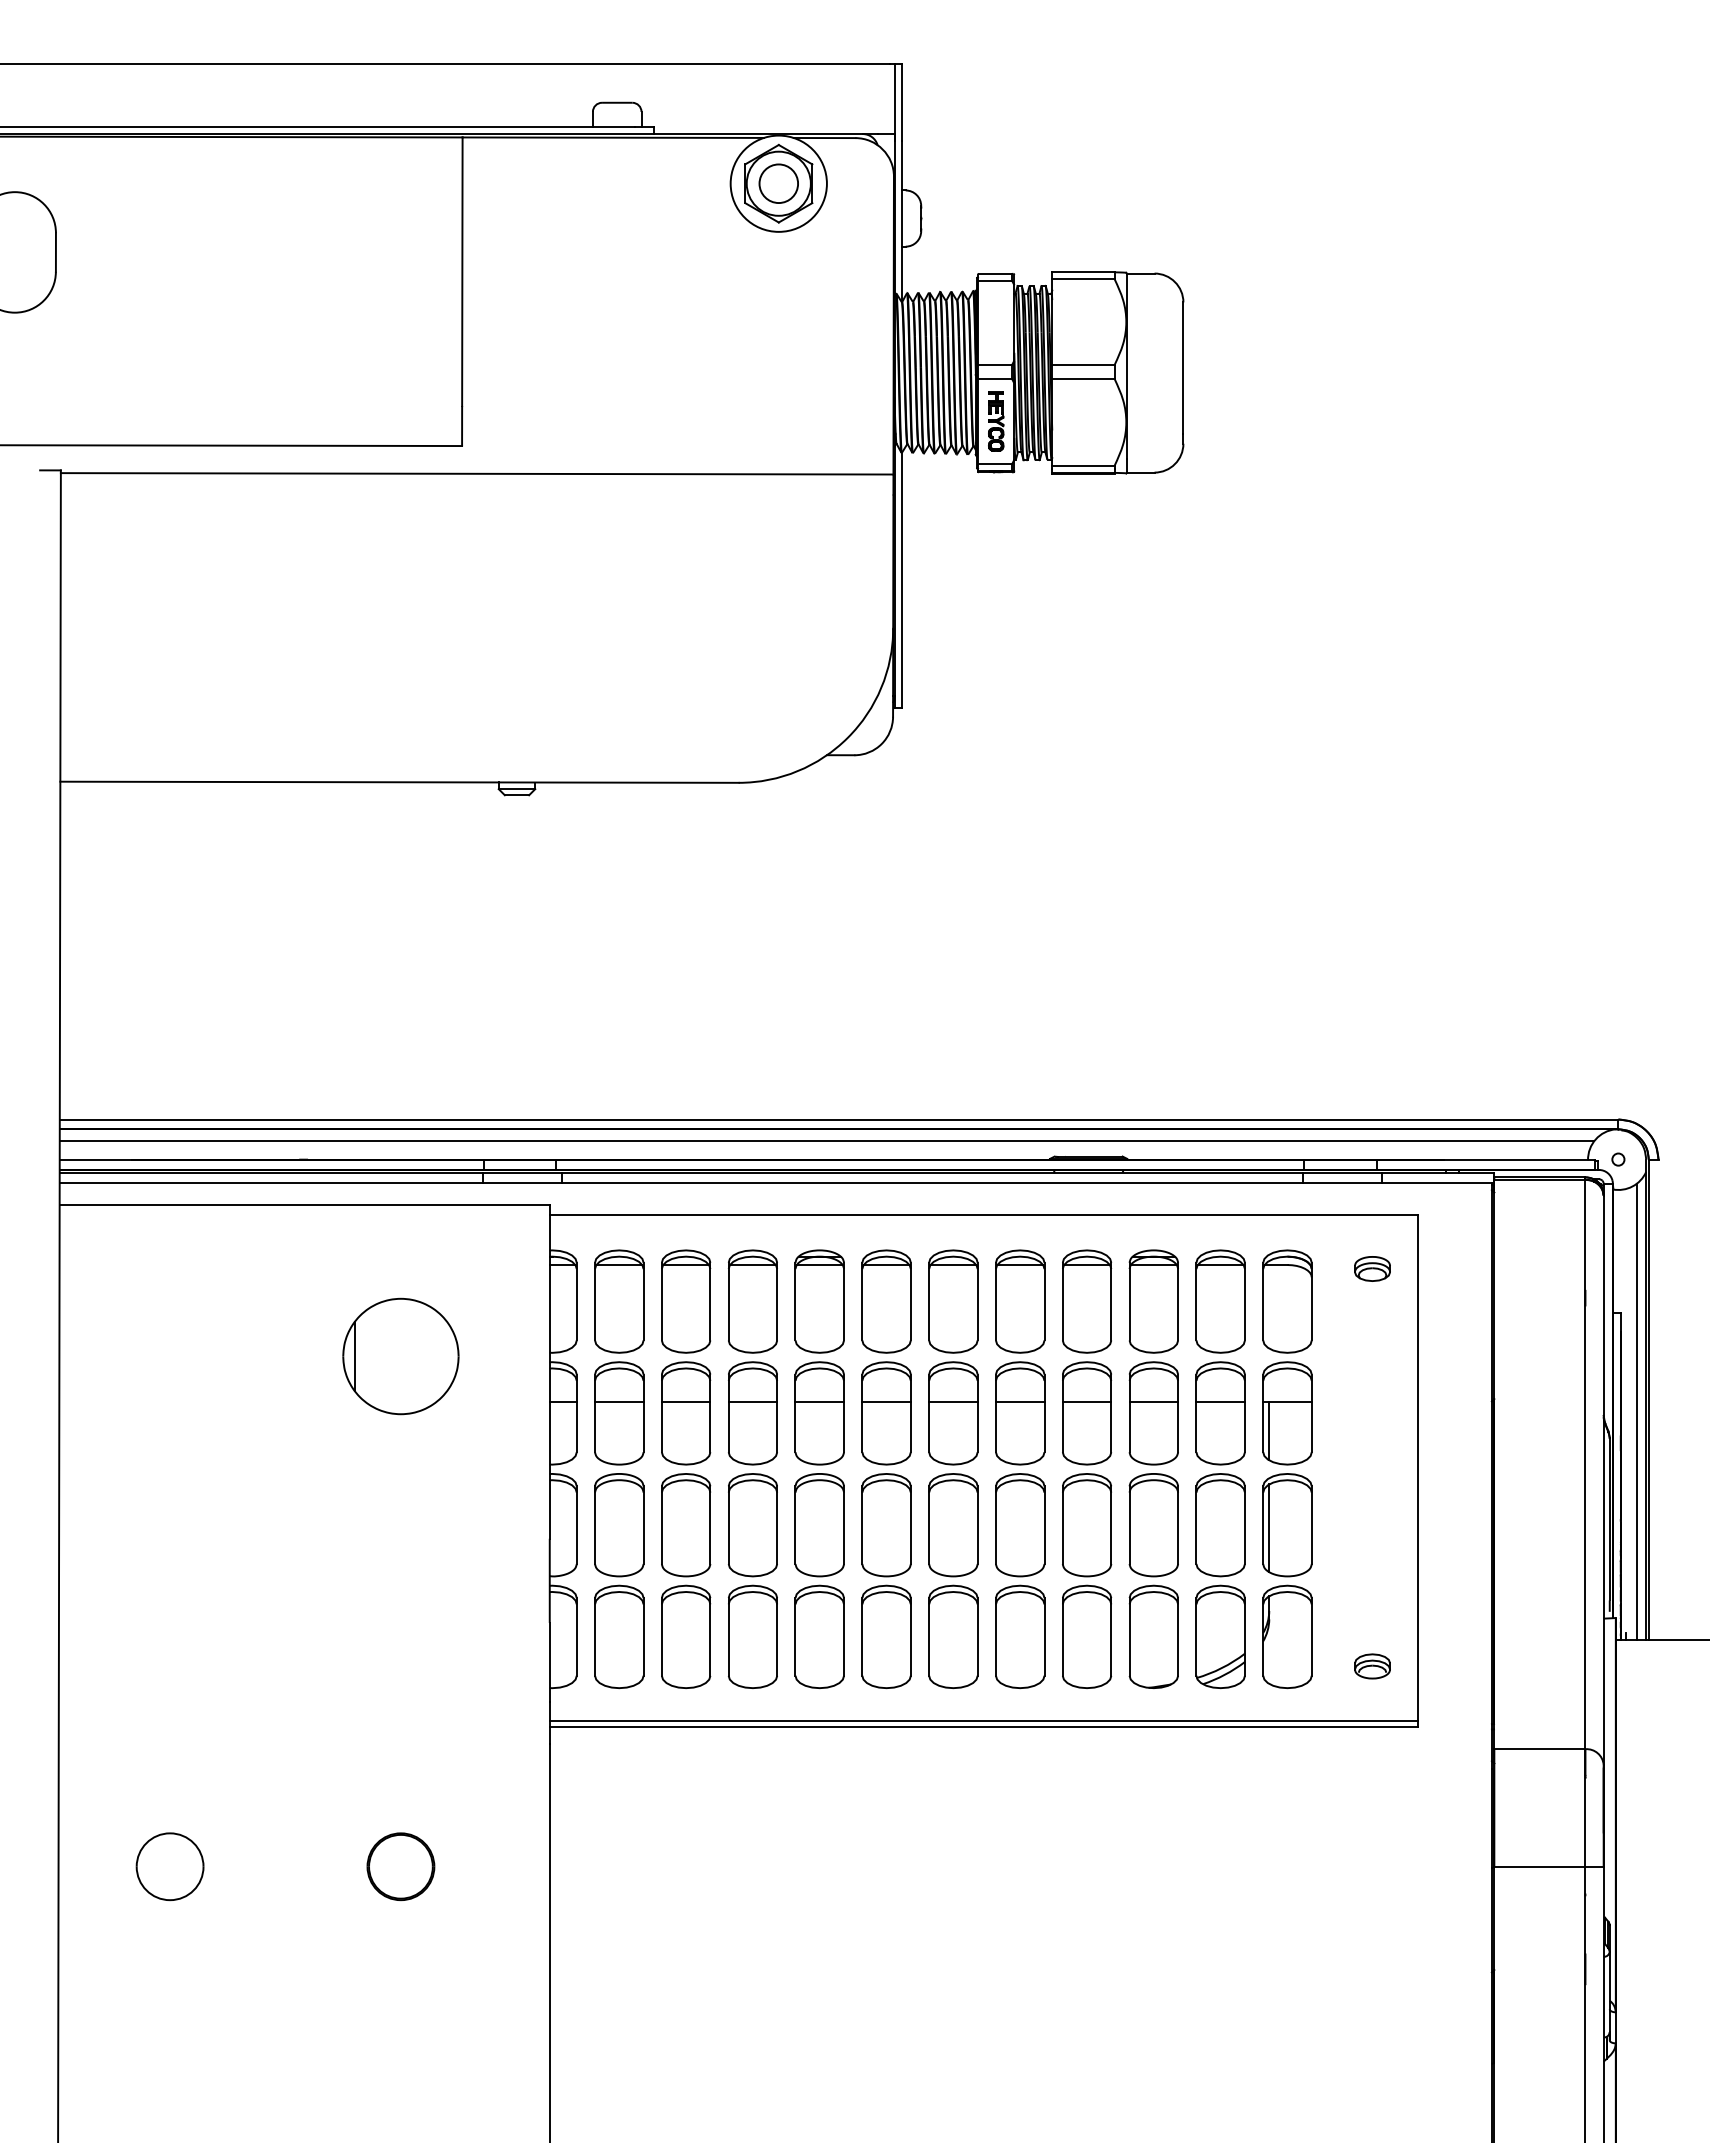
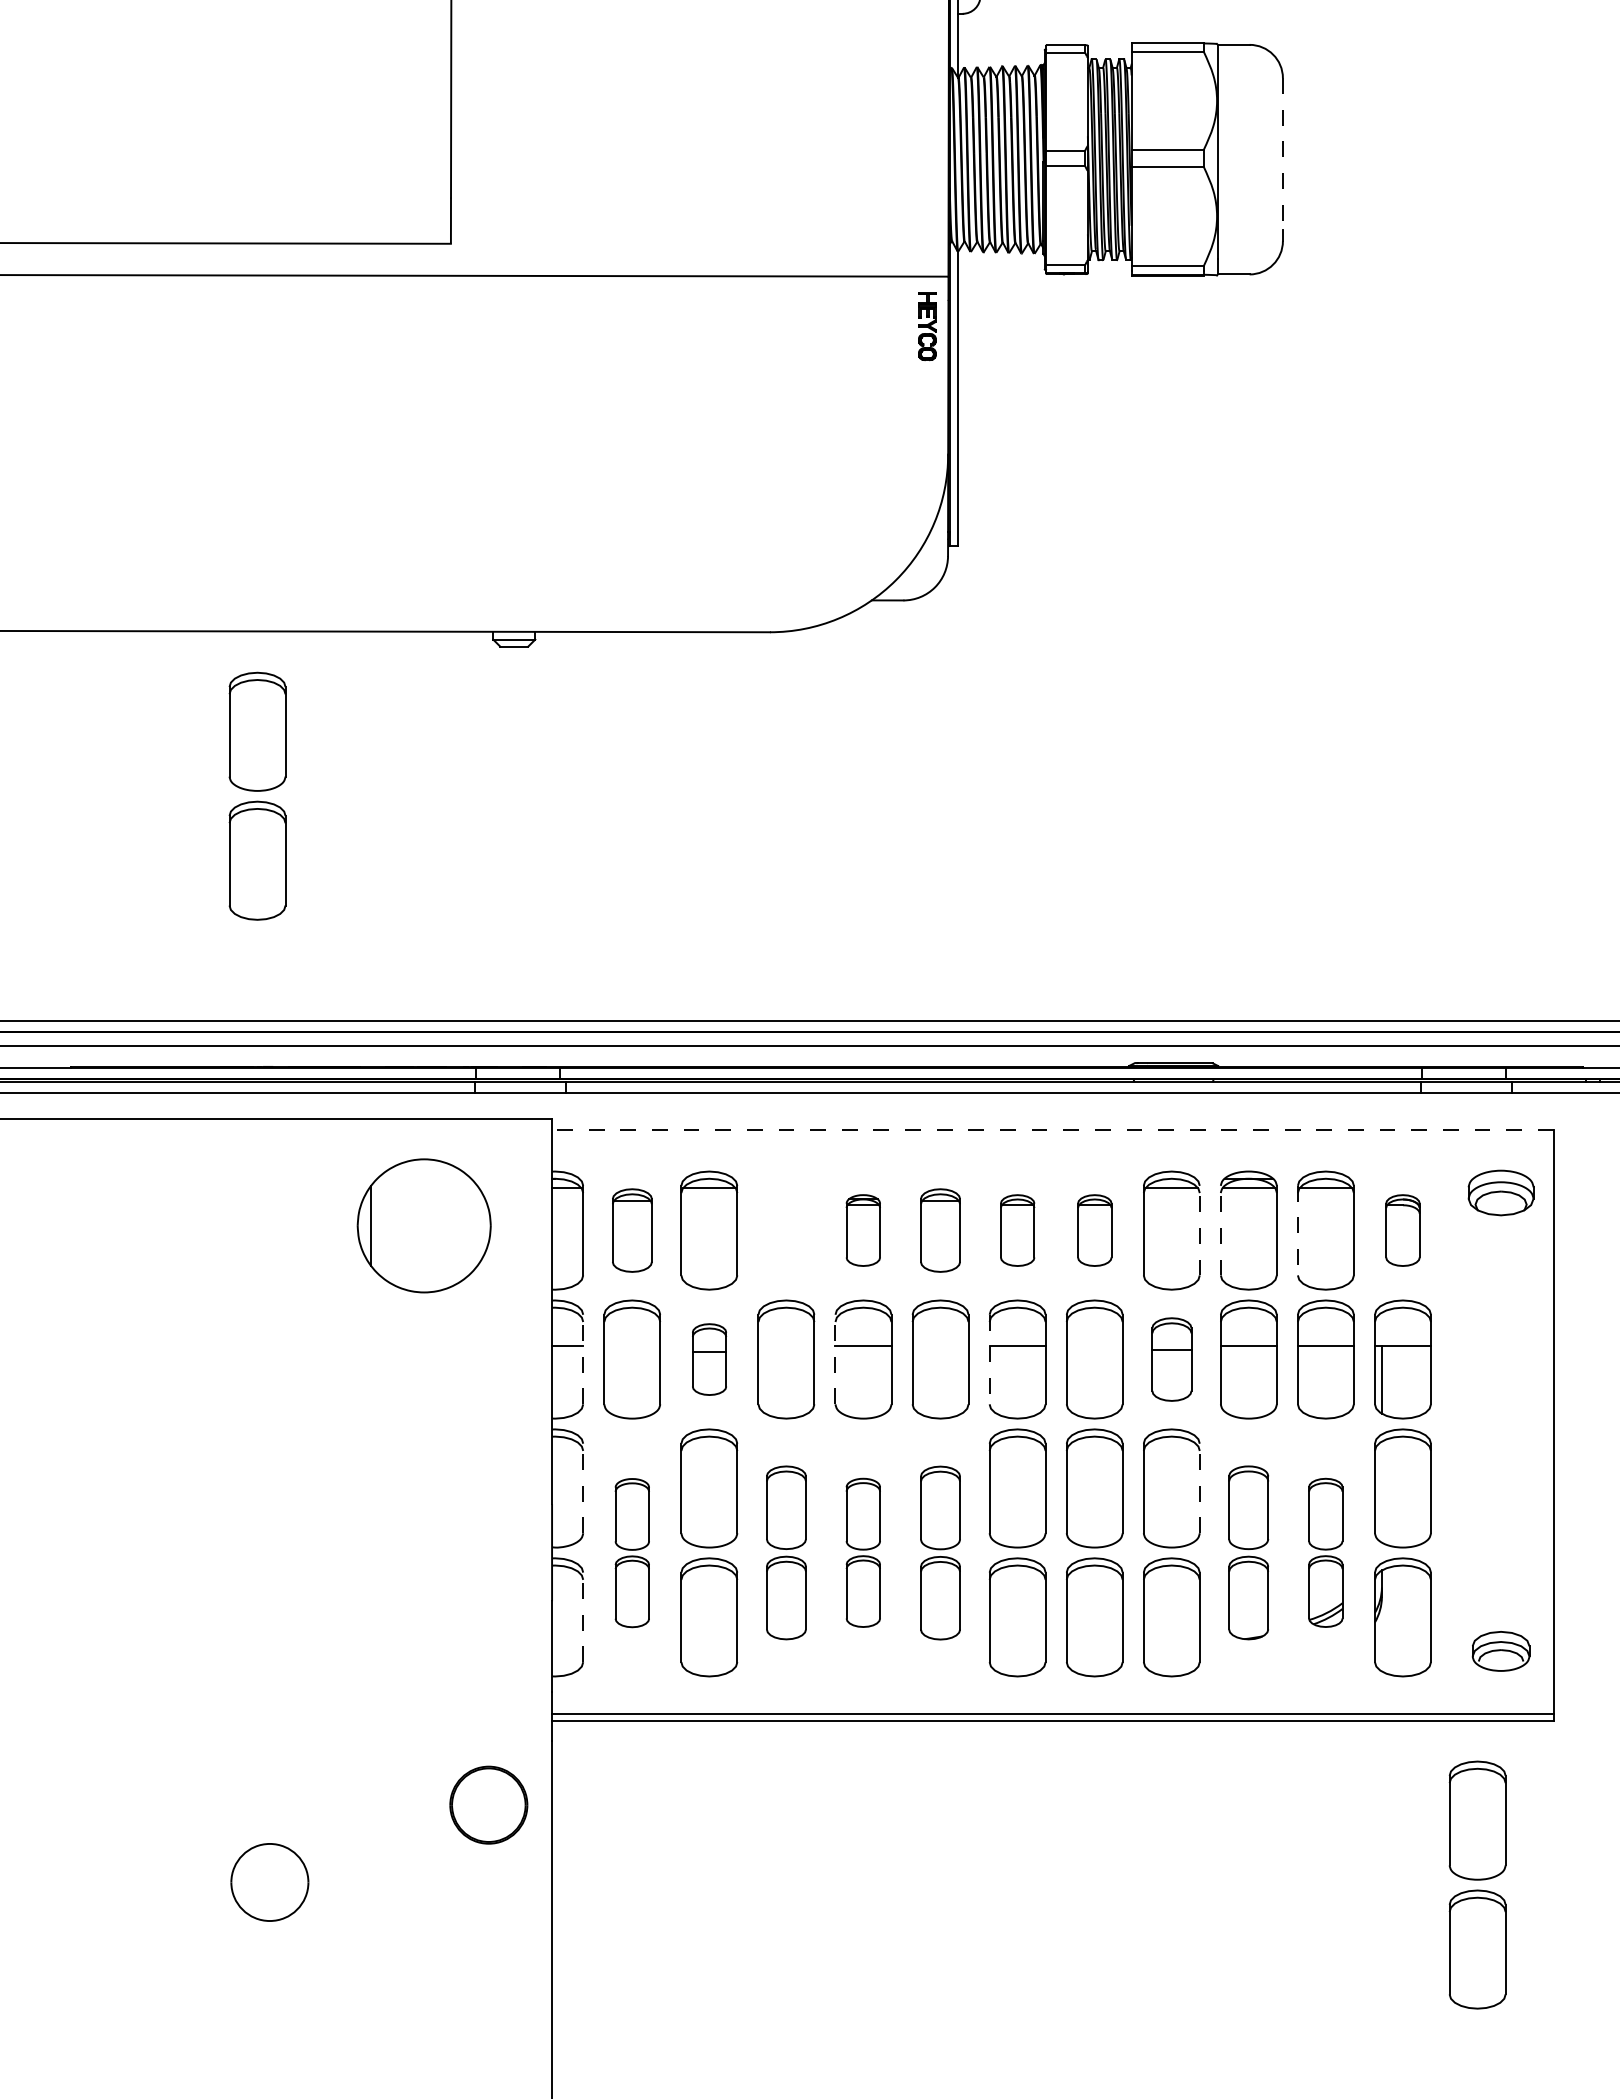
line: (1183, 368) -> (1283, 154), solid -> dashed
part: (996, 421) -> (927, 326), moved
part: (294, 925) -> (257, 796), added
line: (983, 1214) -> (1052, 1130), solid -> dashed
part: (1372, 1268) -> (1501, 1192), size x1.6
part: (619, 1301) -> (632, 1230), size x0.7
part: (752, 1301) -> (785, 1230), removed
part: (819, 1301) -> (863, 1230), size x0.6
part: (886, 1301) -> (940, 1230), size x0.7
part: (953, 1301) -> (1017, 1230), size x0.6
part: (1020, 1301) -> (1095, 1230), size x0.6
line: (1111, 1301) -> (1199, 1230), solid -> dashed
line: (1129, 1301) -> (1220, 1230), solid -> dashed
line: (1196, 1301) -> (1298, 1230), solid -> dashed
part: (1287, 1301) -> (1402, 1230), size x0.6
part: (400, 1356) -> (423, 1225), moved
line: (619, 1402) -> (632, 1346), removed
line: (752, 1402) -> (785, 1346), removed
line: (886, 1402) -> (940, 1346), removed
line: (1019, 1402) -> (1093, 1346), removed
line: (576, 1413) -> (582, 1359), solid -> dashed
part: (686, 1413) -> (709, 1359), size x0.6
line: (795, 1413) -> (835, 1359), solid -> dashed
line: (929, 1413) -> (990, 1359), solid -> dashed
part: (1087, 1413) -> (1172, 1359), size x0.7
line: (576, 1525) -> (582, 1488), solid -> dashed
line: (1111, 1525) -> (1199, 1488), solid -> dashed
line: (1269, 1528) -> (1382, 1492), removed
part: (752, 1580) -> (785, 1552), size x0.7
part: (819, 1580) -> (863, 1552), size x0.6
part: (1153, 1580) -> (1248, 1552), size x0.7
part: (1220, 1580) -> (1325, 1552), size x0.6
part: (619, 1581) -> (632, 1553), size x0.6
part: (886, 1581) -> (940, 1553), size x0.7
line: (576, 1636) -> (582, 1616), solid -> dashed
part: (1372, 1666) -> (1501, 1651), size x1.4
part: (169, 1866) -> (269, 1882), moved
part: (400, 1866) -> (488, 1804), moved
part: (1352, 1868) -> (1477, 1884), added

